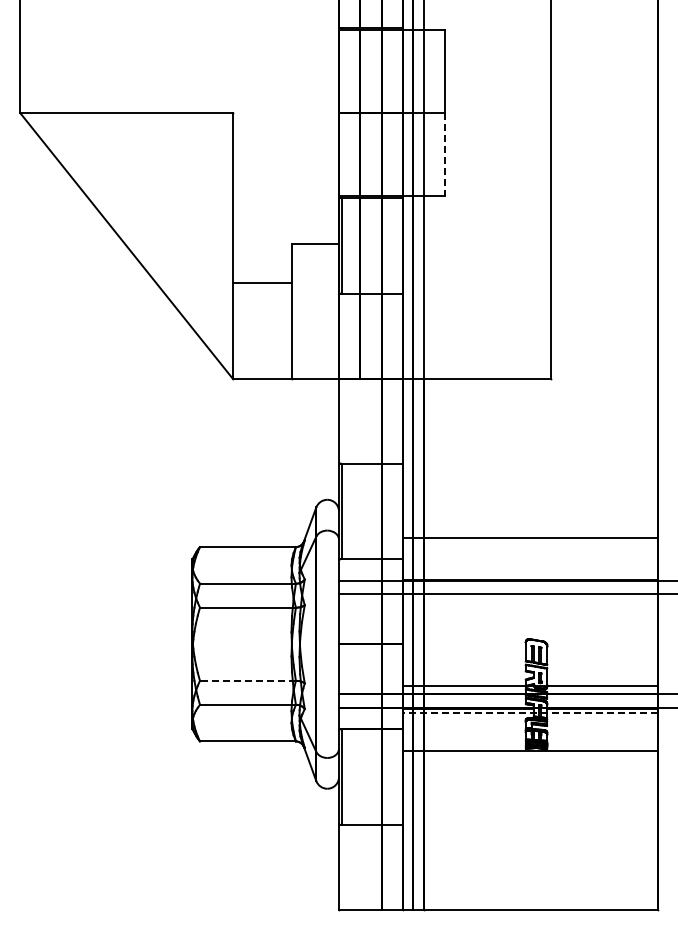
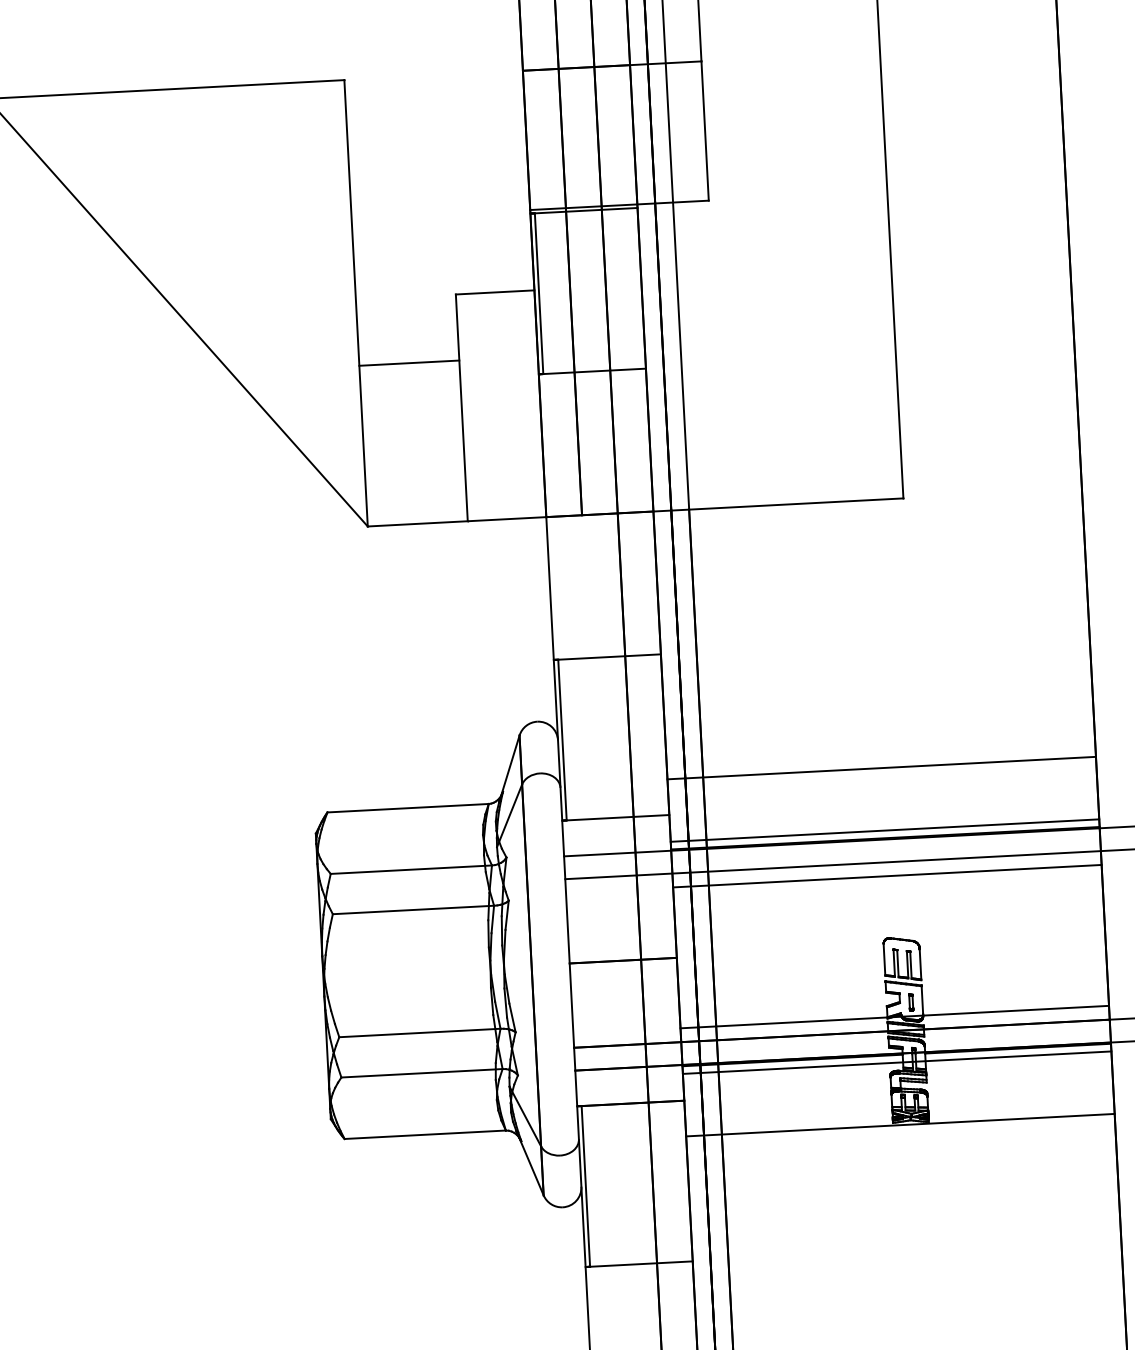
line: (445, 155) -> (705, 132), dashed -> solid
line: (529, 575) -> (883, 831), added
line: (529, 602) -> (886, 876), added
line: (247, 680) -> (419, 1032), dashed -> solid
line: (529, 713) -> (895, 1063), dashed -> solid

